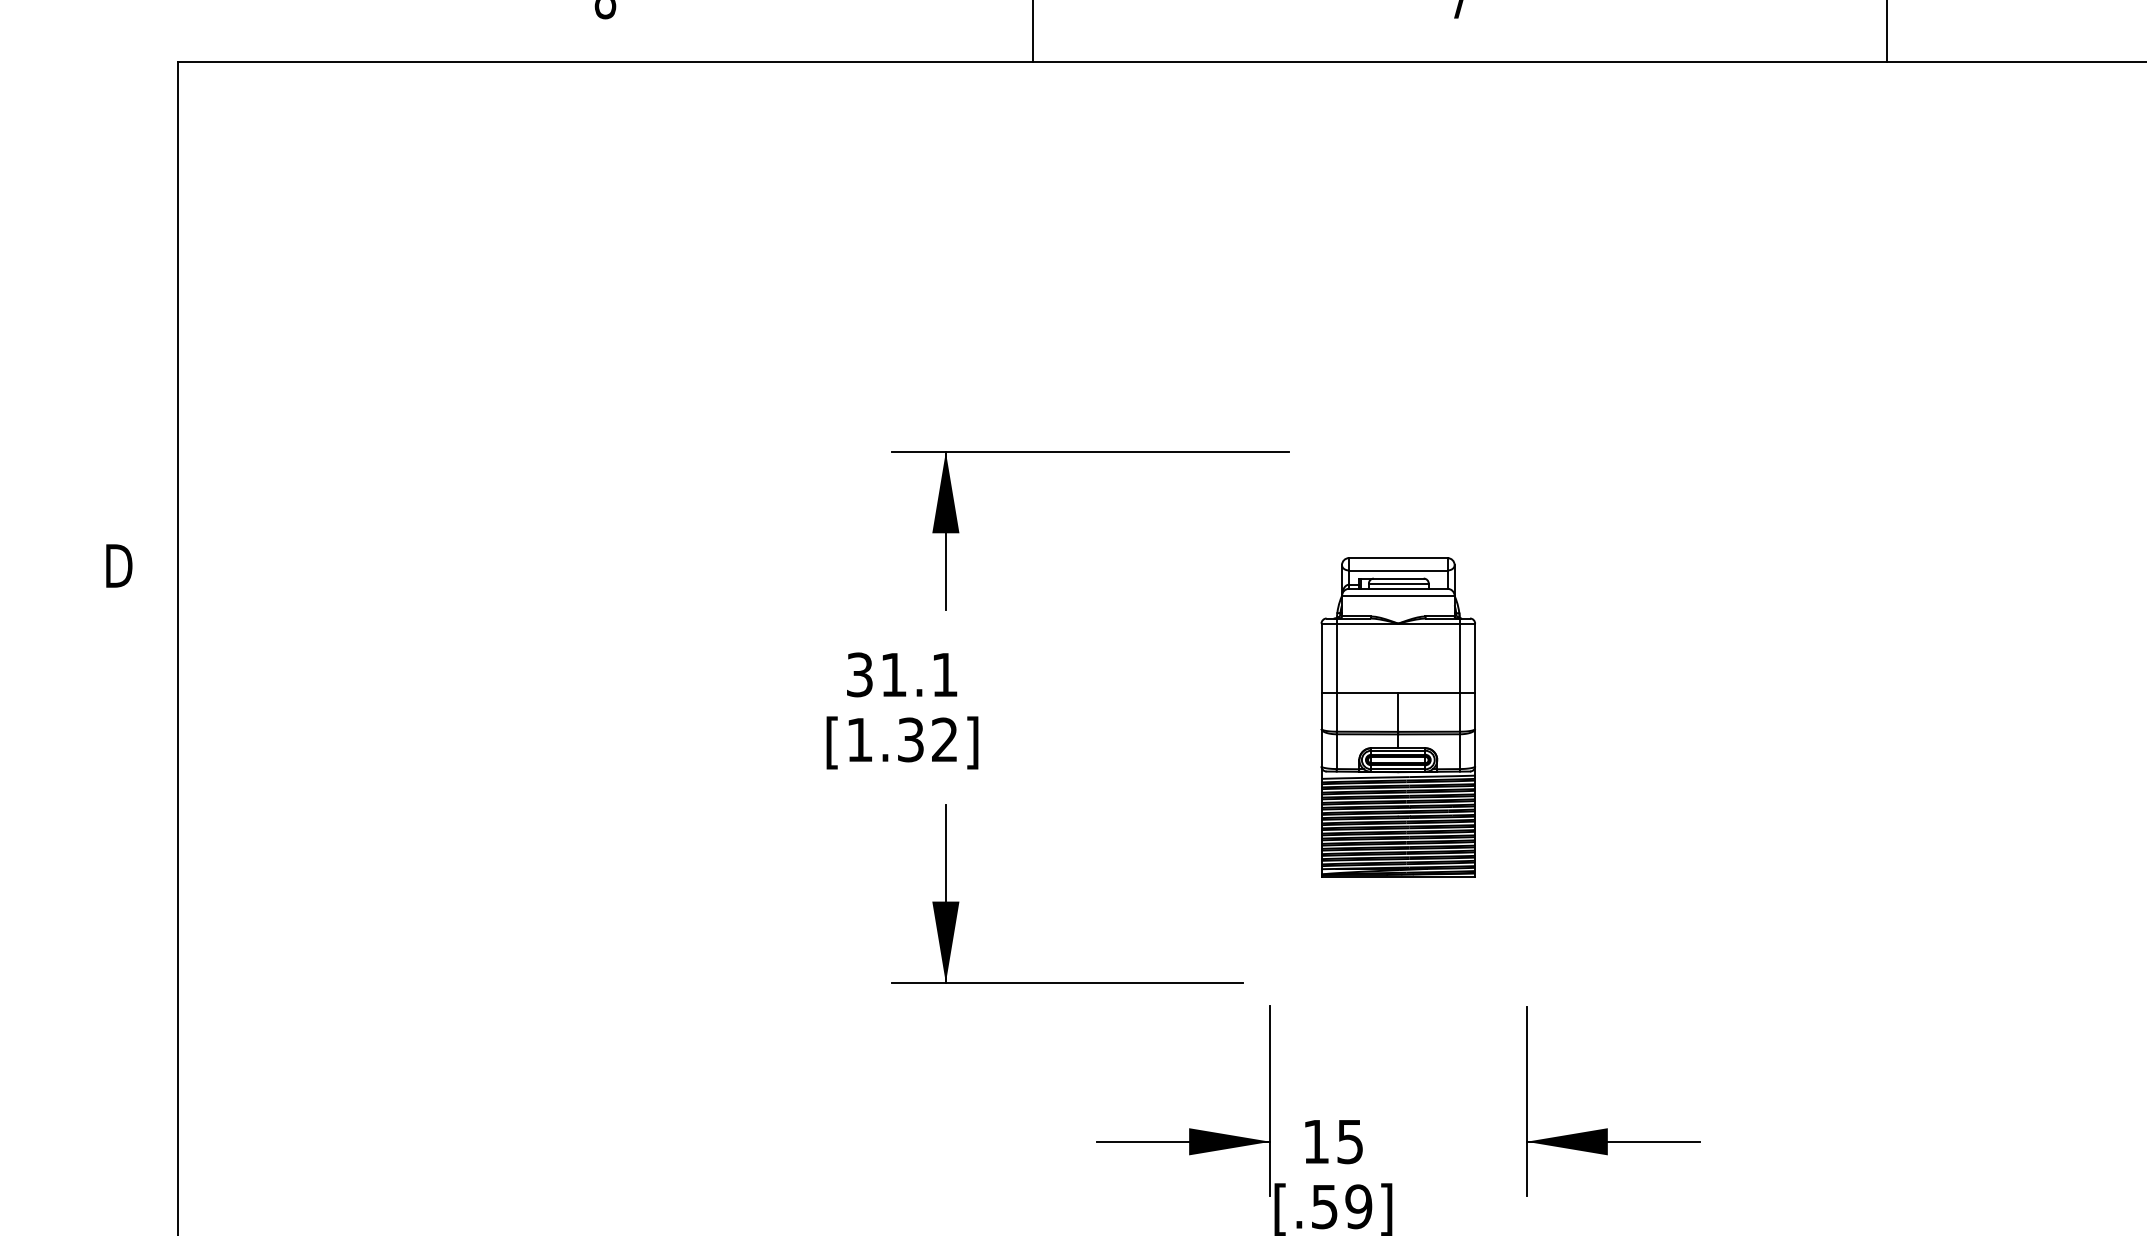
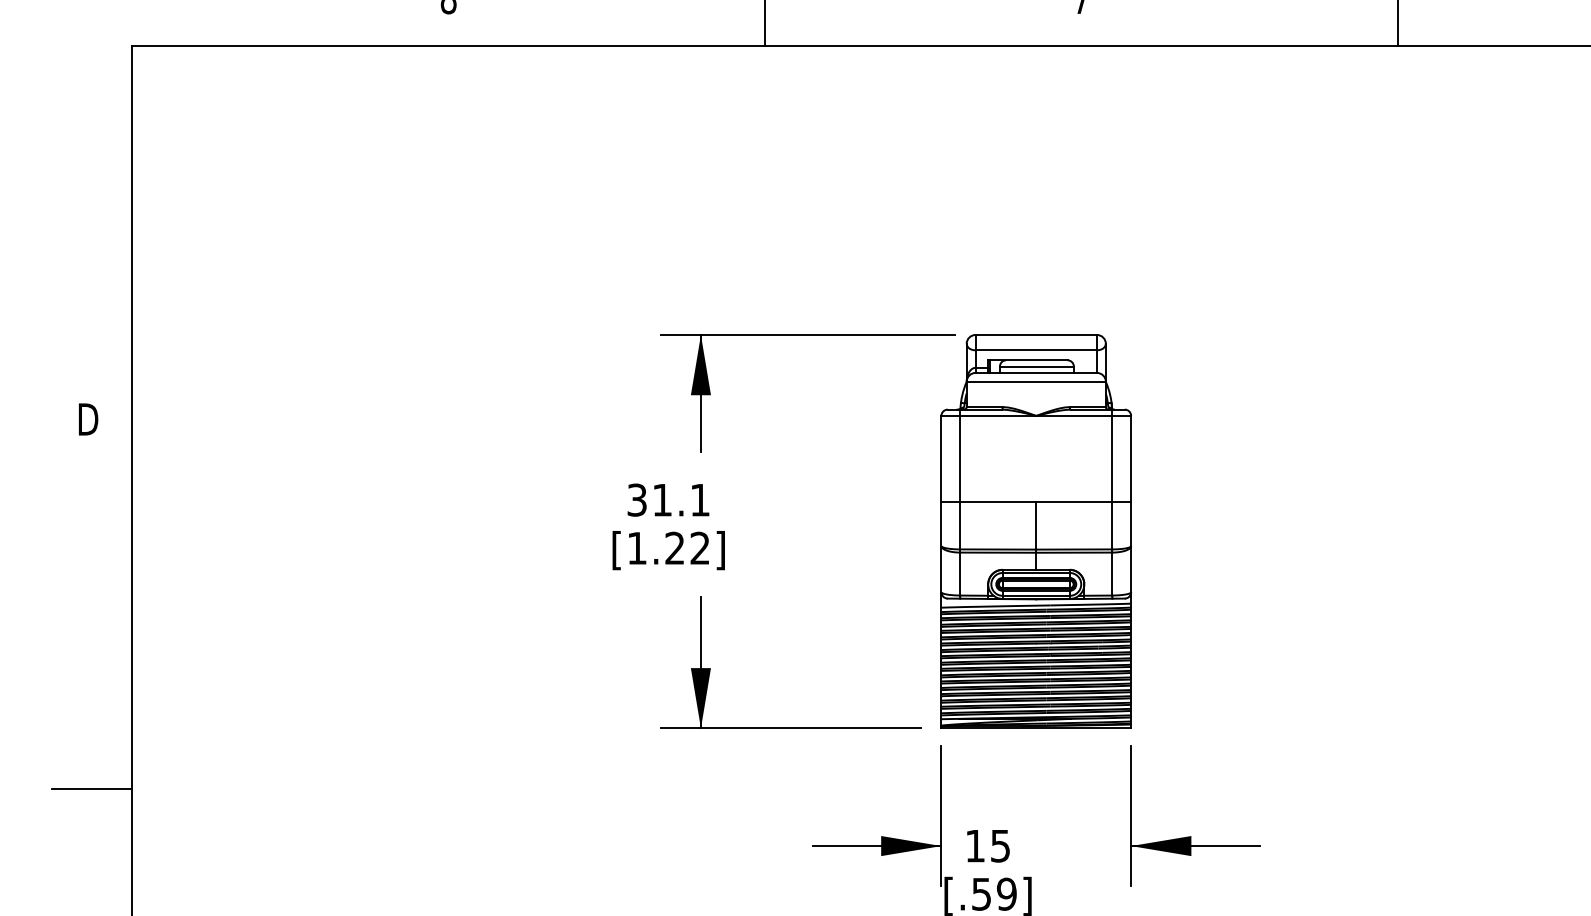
part: (1397, 717) -> (1035, 531), size x1.67
text: (910, 740) -> (674, 548), [1.32] -> [1.22]
line: (124, 1064) -> (92, 788), added

